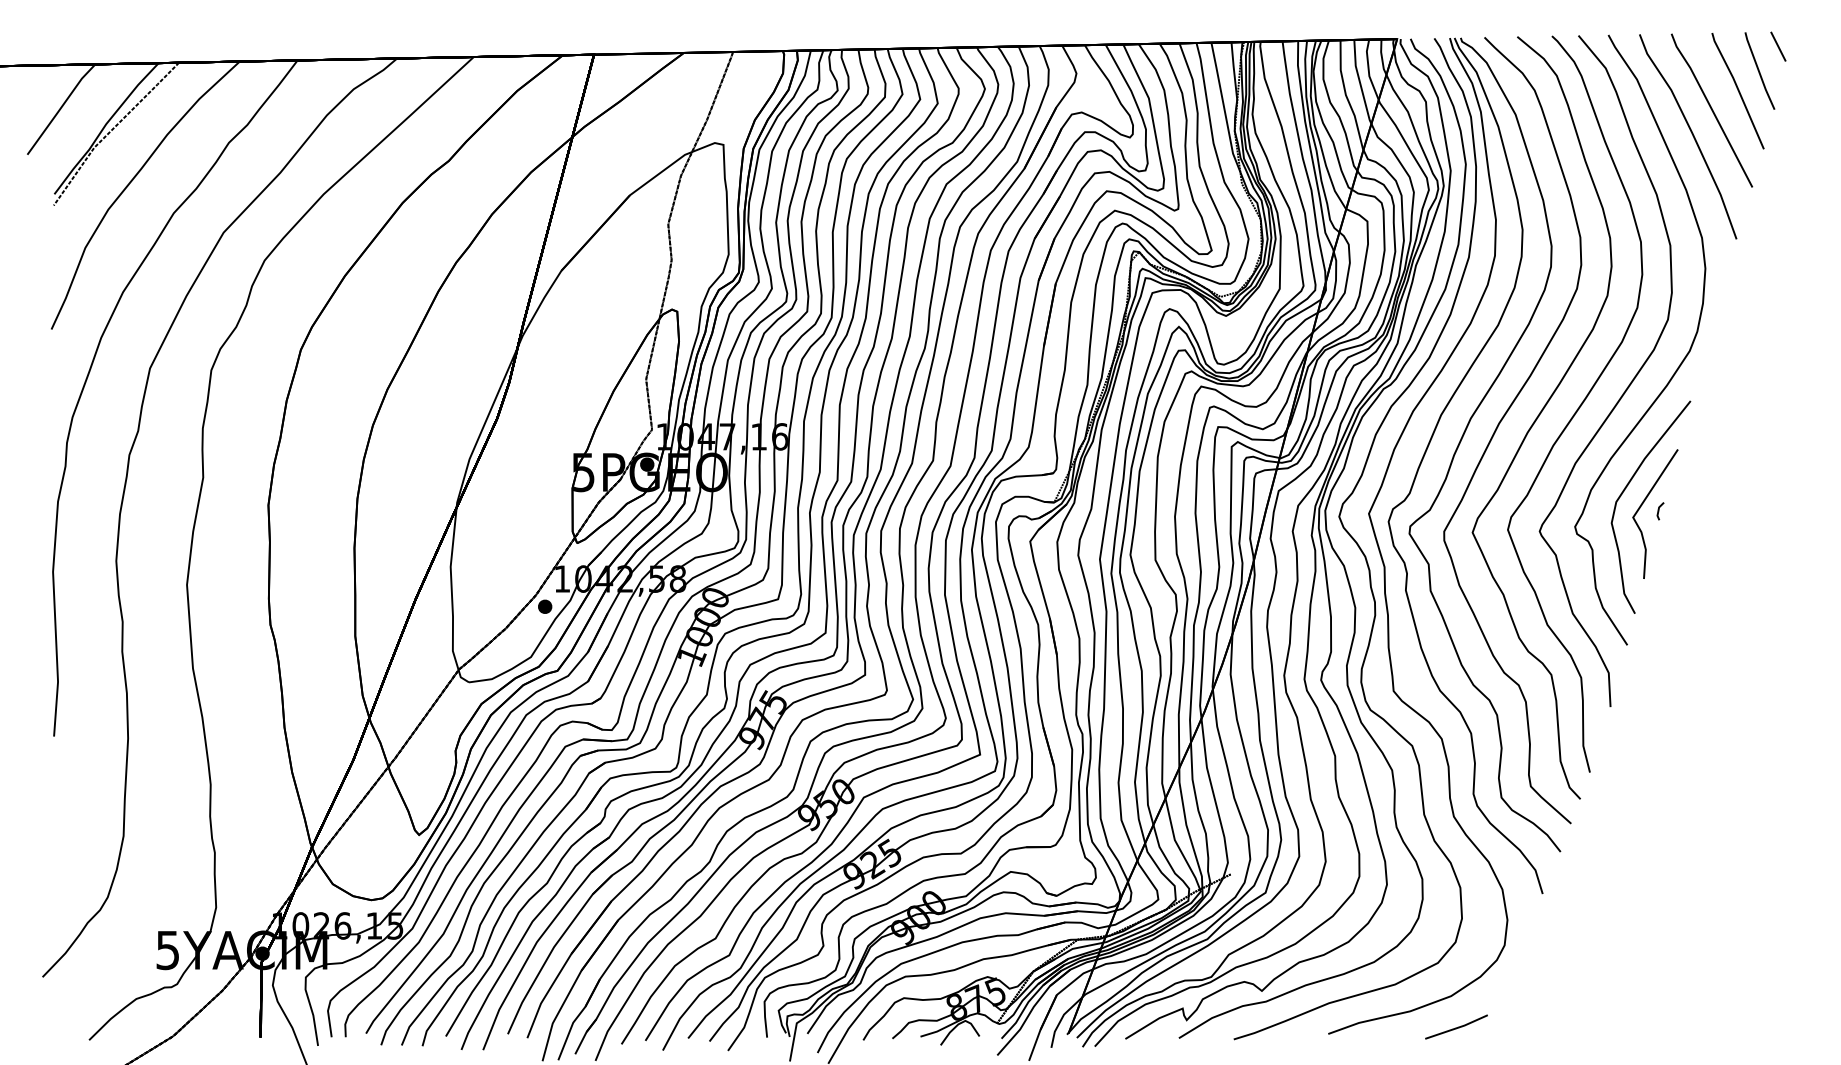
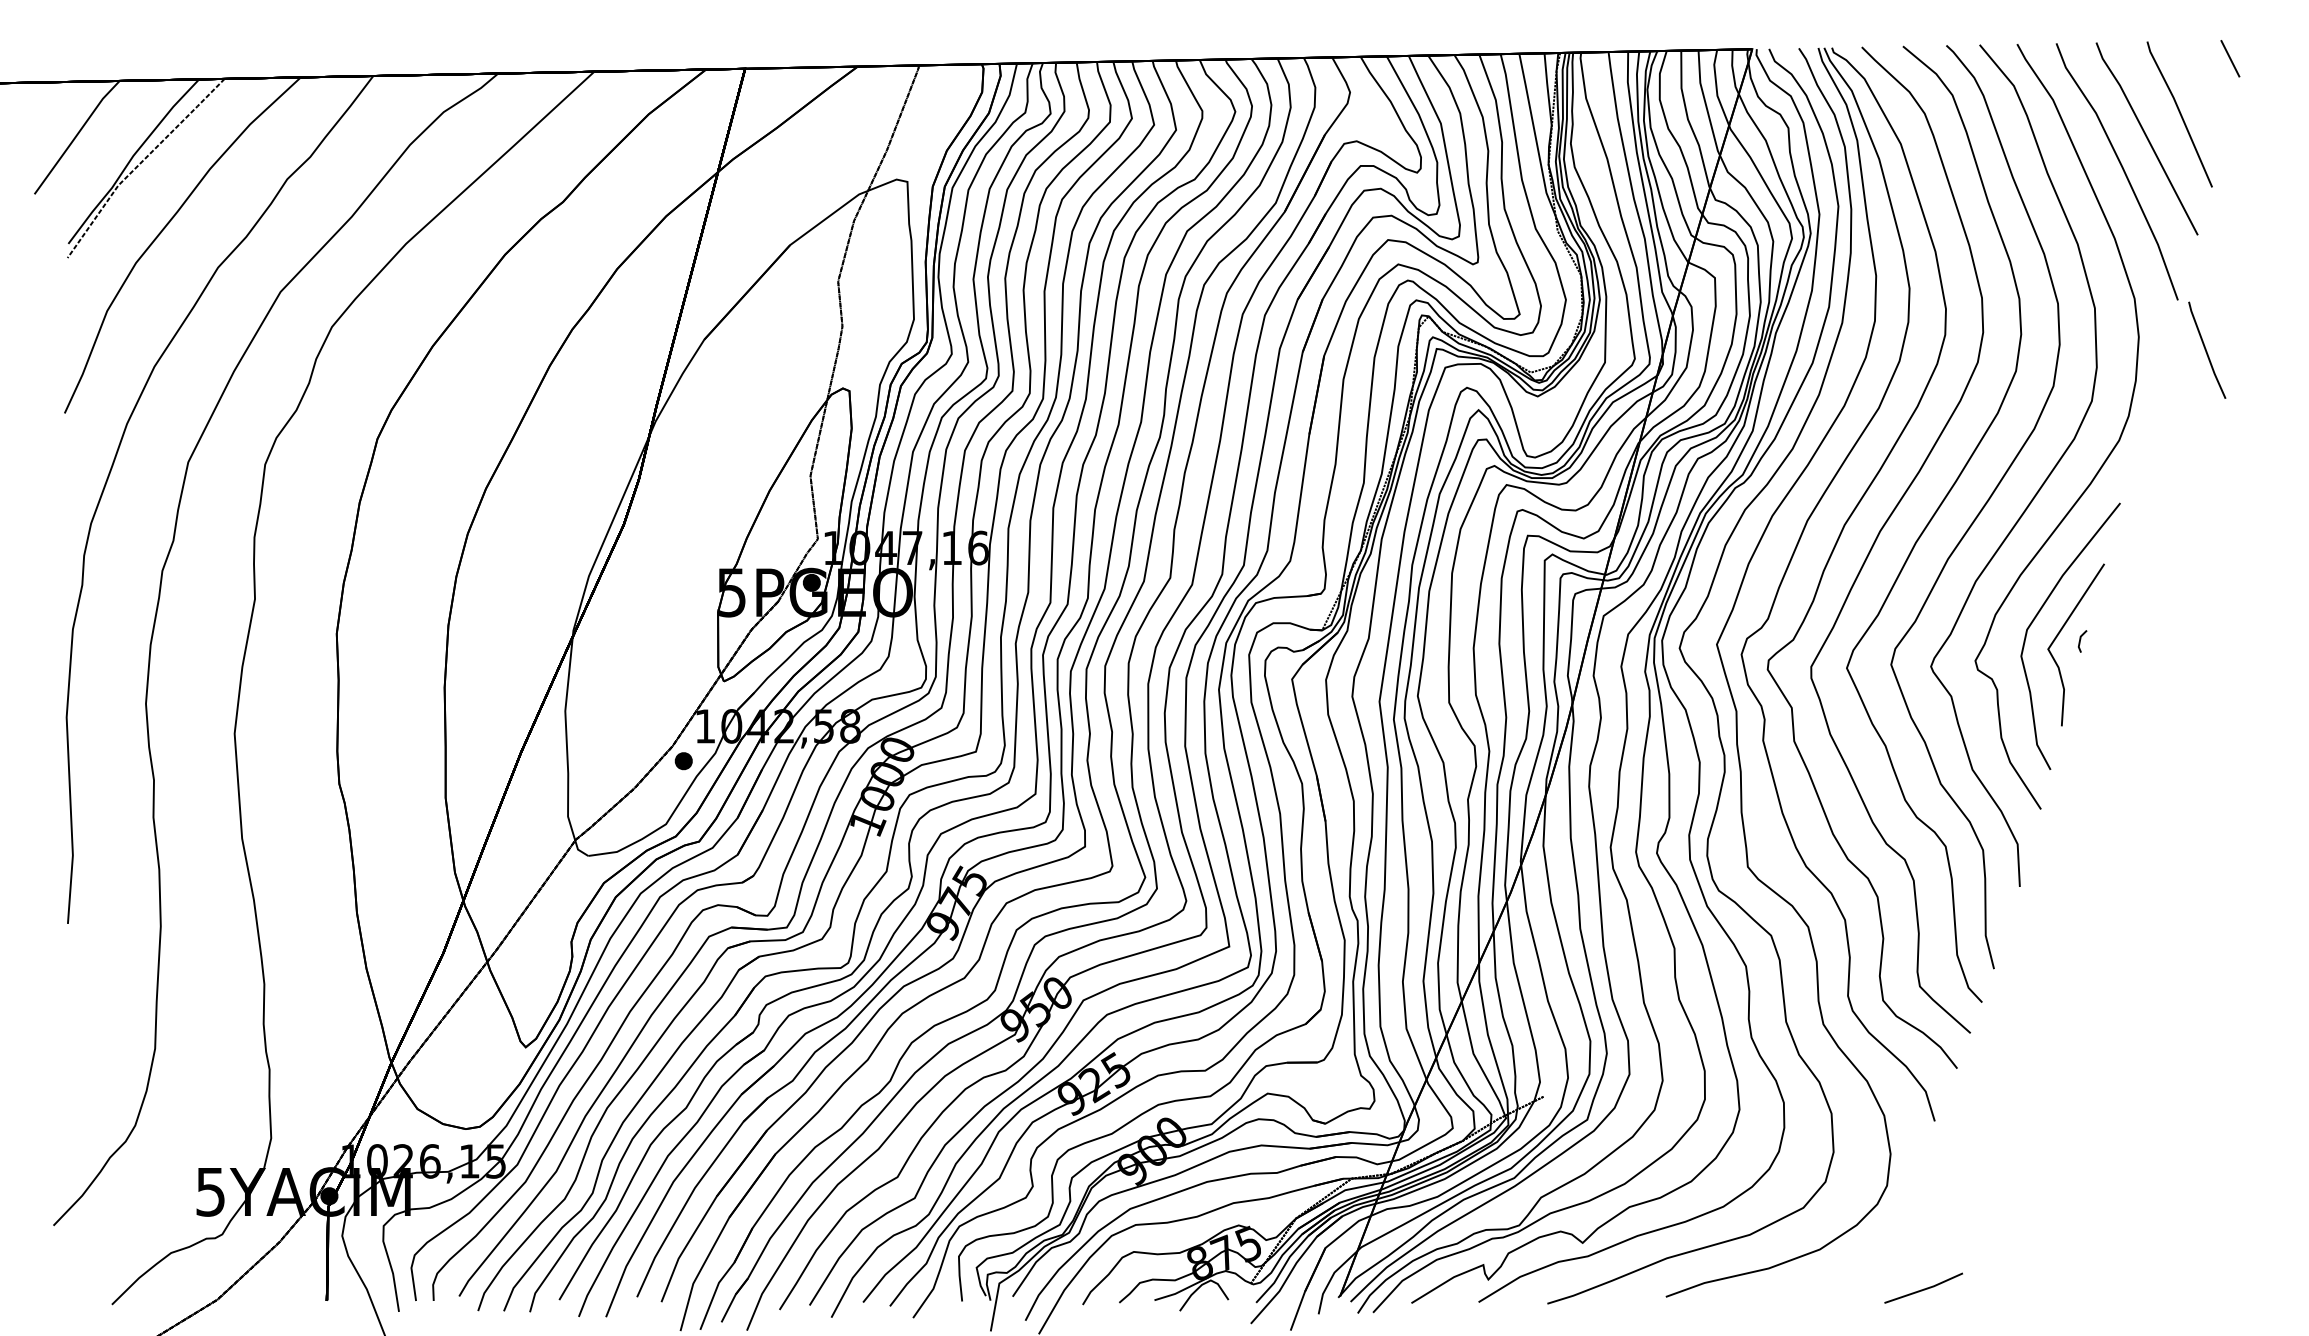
line: (1759, 70) -> (2206, 349), moved
line: (1456, 1027) -> (1923, 1288), moved

